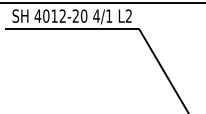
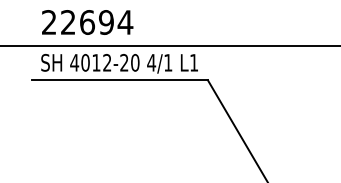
text: (128, 15) -> (193, 62), L2 -> L1

